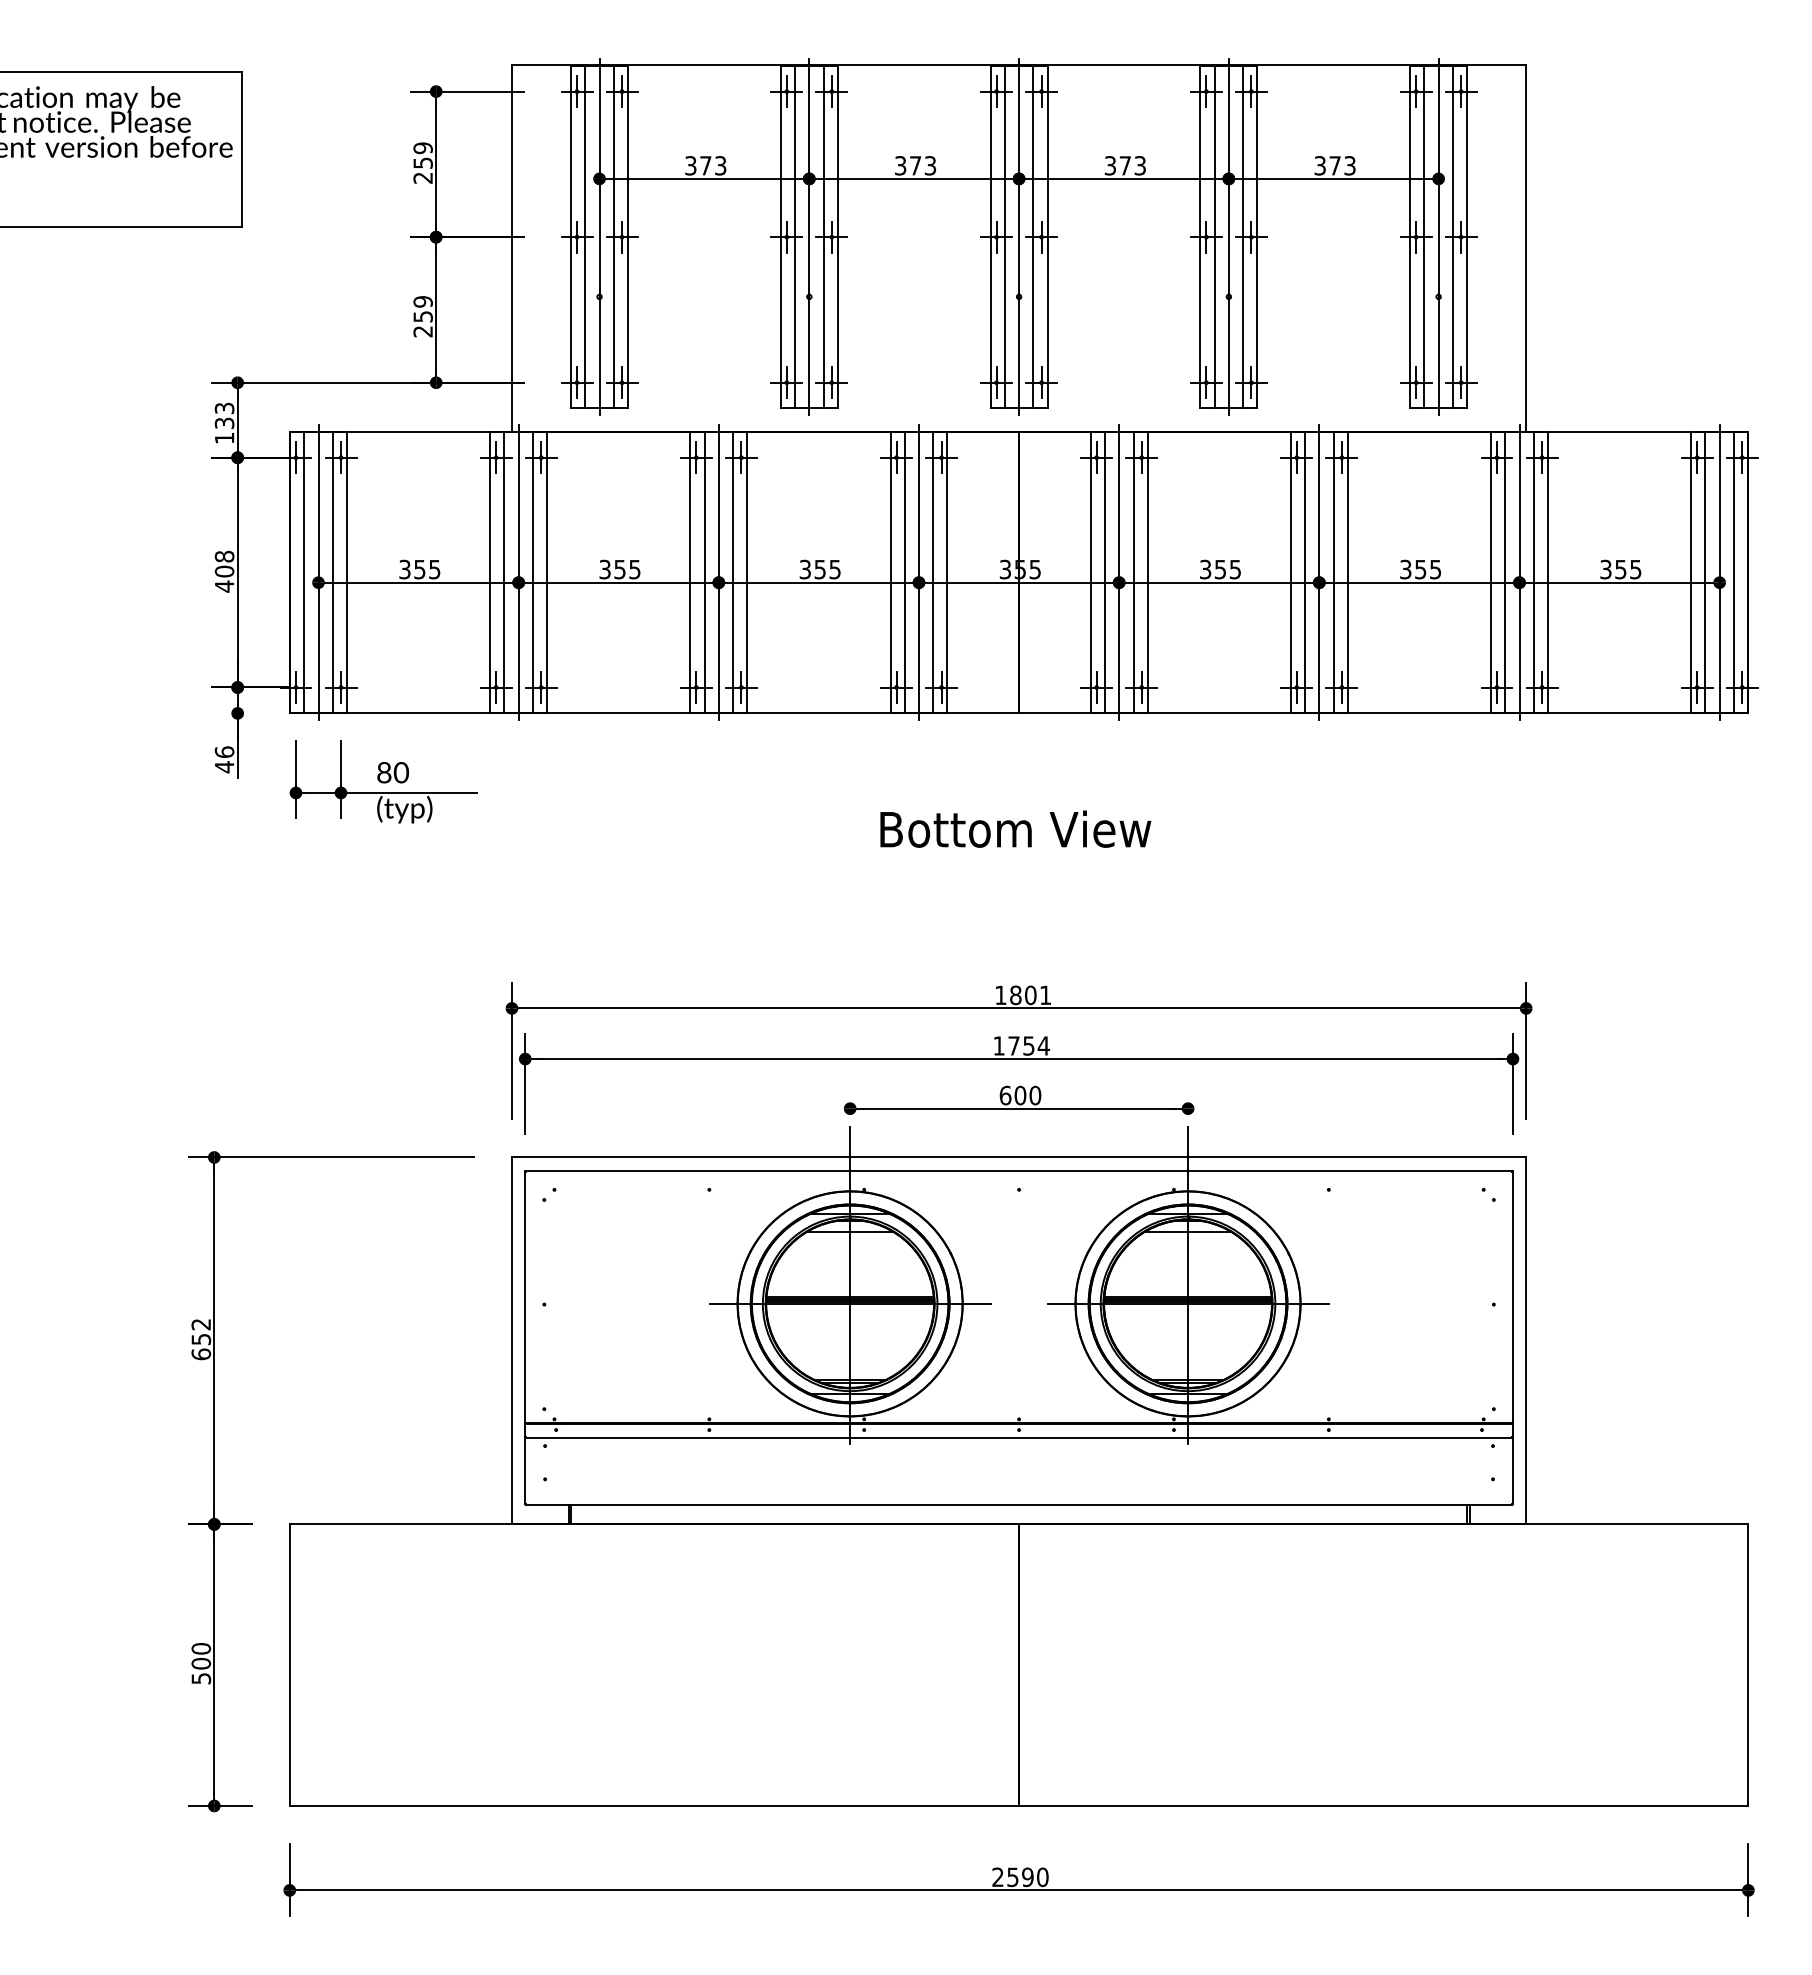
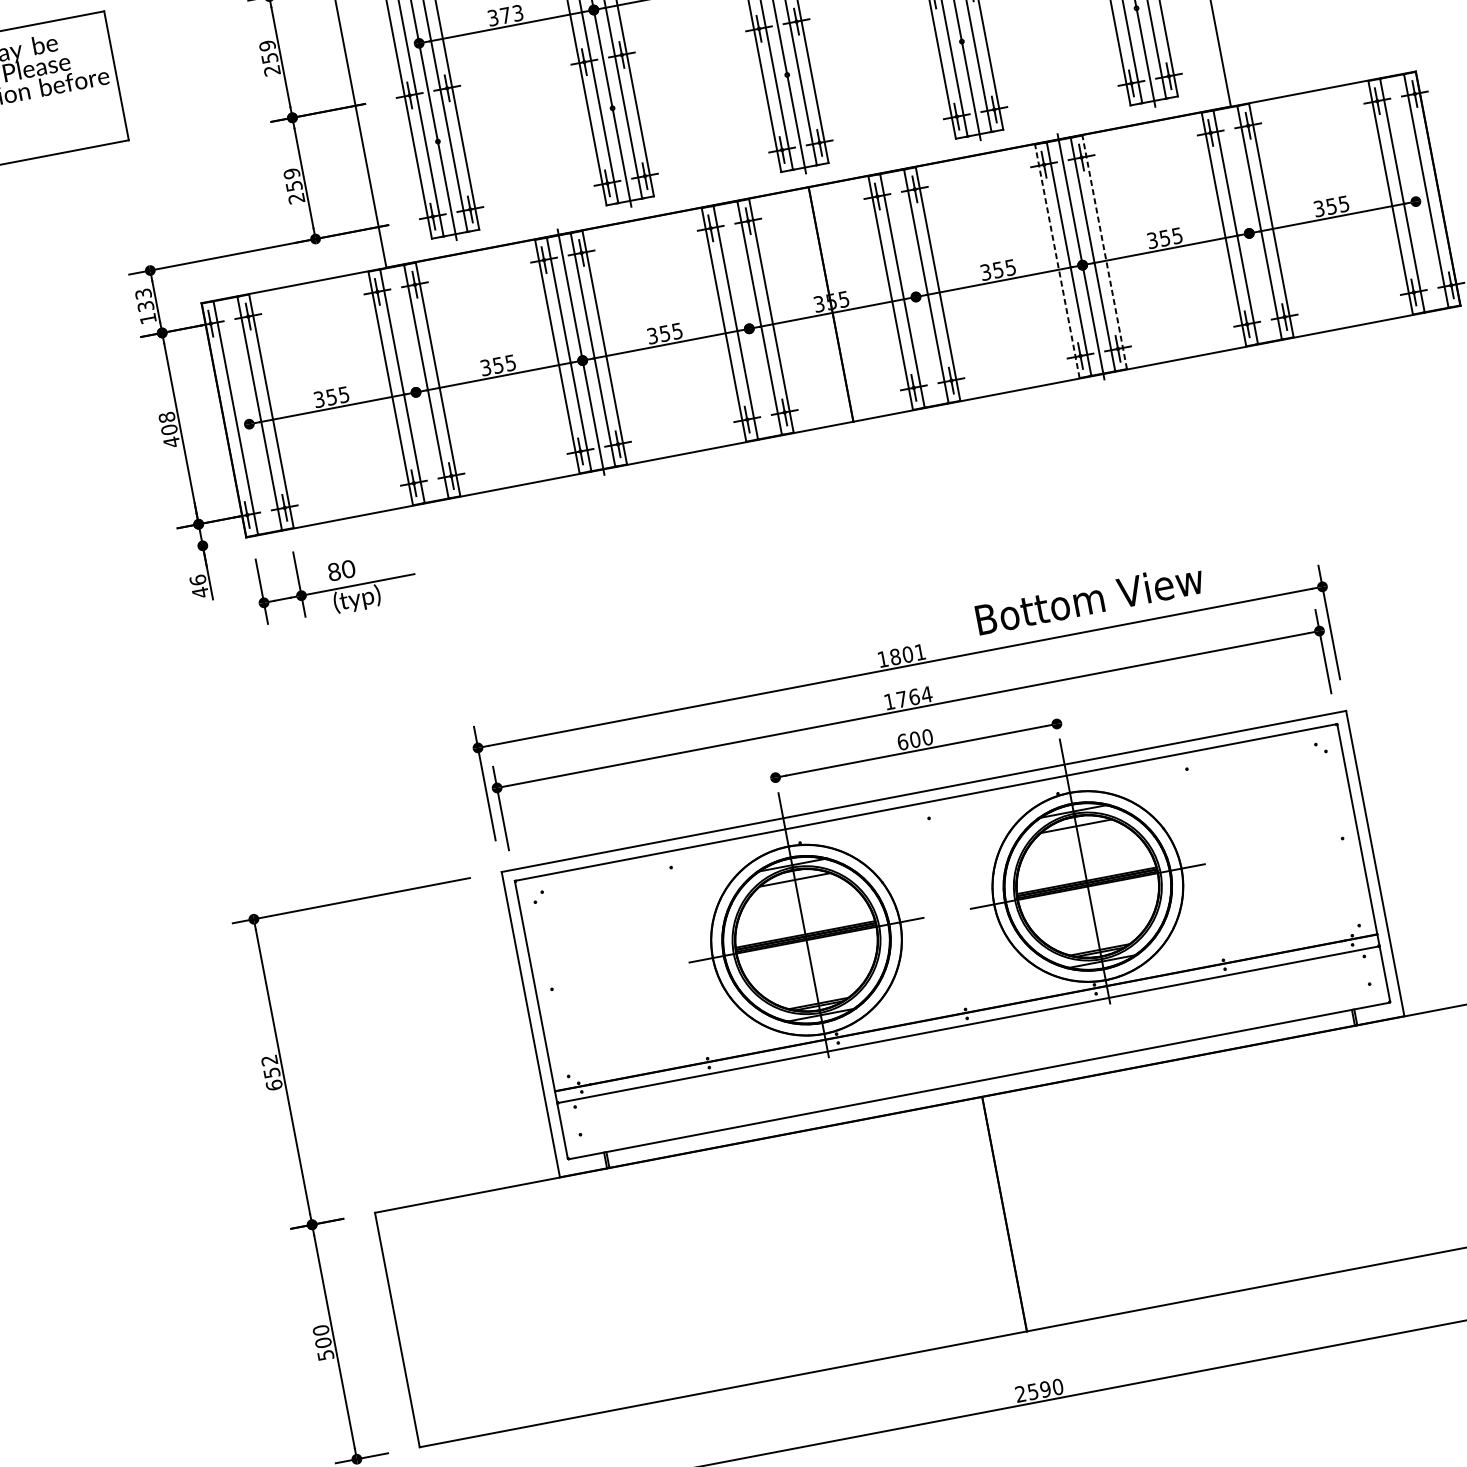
line: (318, 572) -> (247, 415), removed
line: (518, 572) -> (414, 383), removed
line: (919, 572) -> (748, 320), removed
line: (1119, 572) -> (914, 288), removed
line: (1290, 572) -> (1056, 261), solid -> dashed
line: (1347, 572) -> (1104, 252), solid -> dashed
line: (1519, 572) -> (1247, 224), removed
line: (1719, 572) -> (1414, 193), removed
text: (1015, 828) -> (1089, 598), moved
text: (1028, 1045) -> (913, 696), 1754 -> 1764

